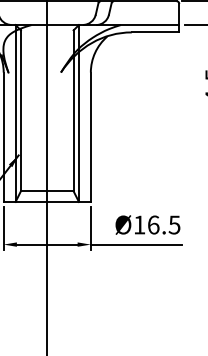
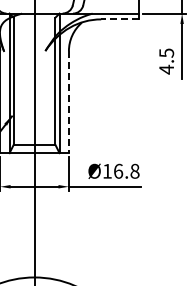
line: (154, 32) -> (119, 19), solid -> dashed
line: (90, 137) -> (68, 102), solid -> dashed
text: (173, 223) -> (134, 170), Ø16.5 -> Ø16.8

